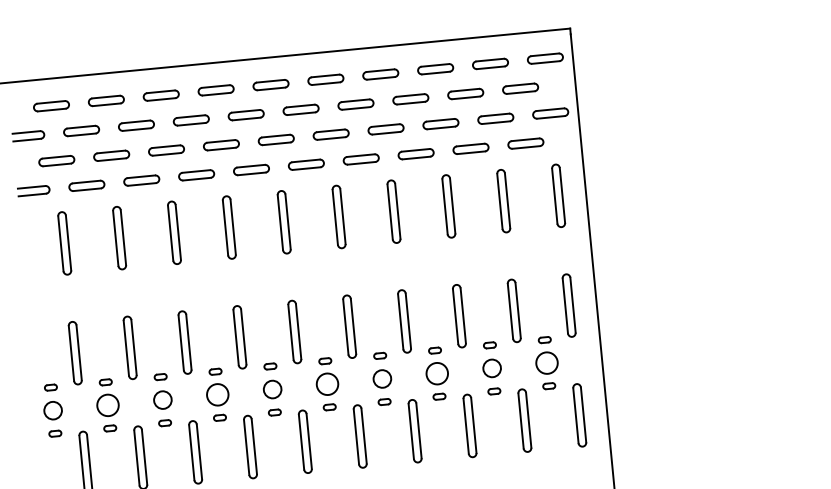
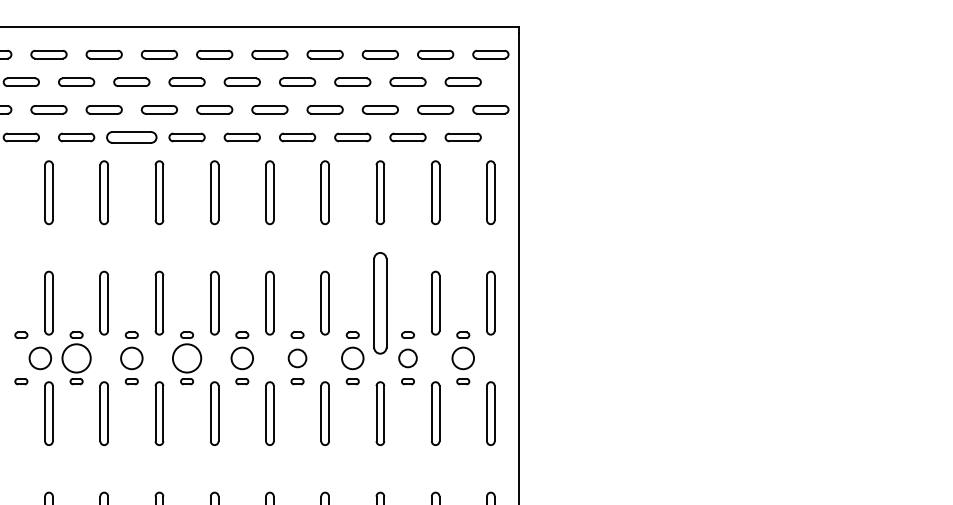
part: (196, 175) -> (131, 137), size x1.4
part: (459, 315) -> (380, 302), size x1.6
circle: (272, 389) -> (186, 358), size x1.6
circle: (162, 400) -> (76, 358), size x1.6
circle: (107, 405) -> (39, 358), moved

